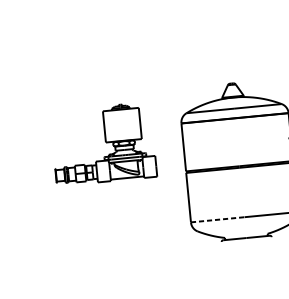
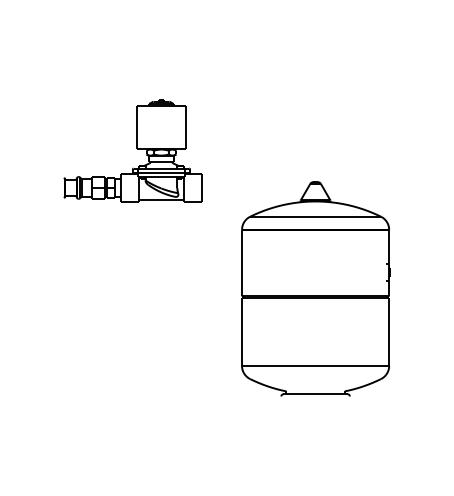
part: (102, 143) -> (132, 150), moved
line: (217, 219) -> (278, 365), dashed -> solid

